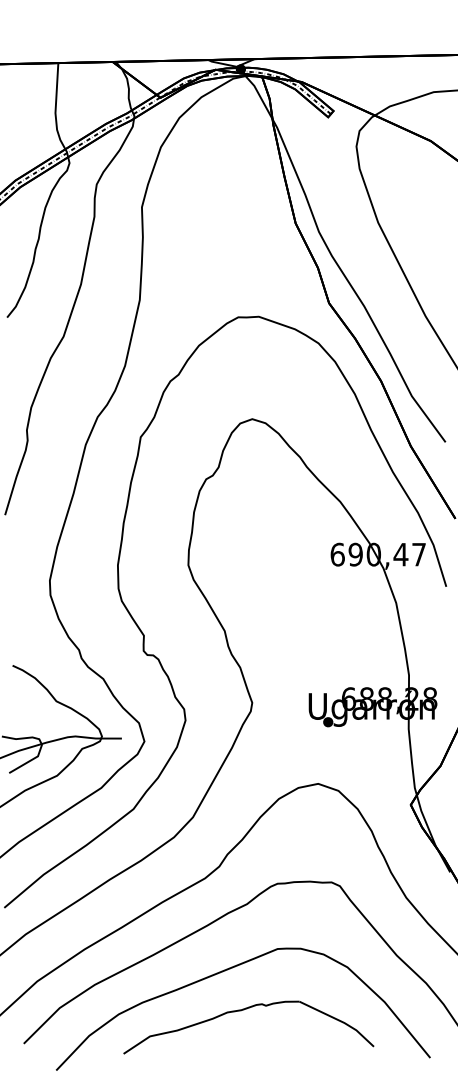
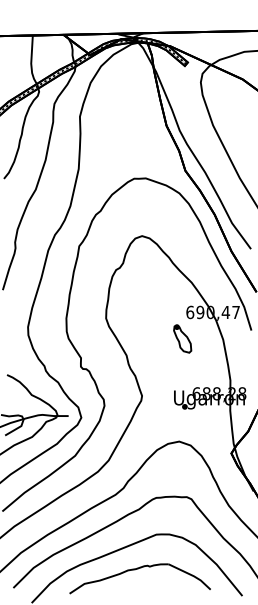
part: (323, 600) -> (182, 338), added

